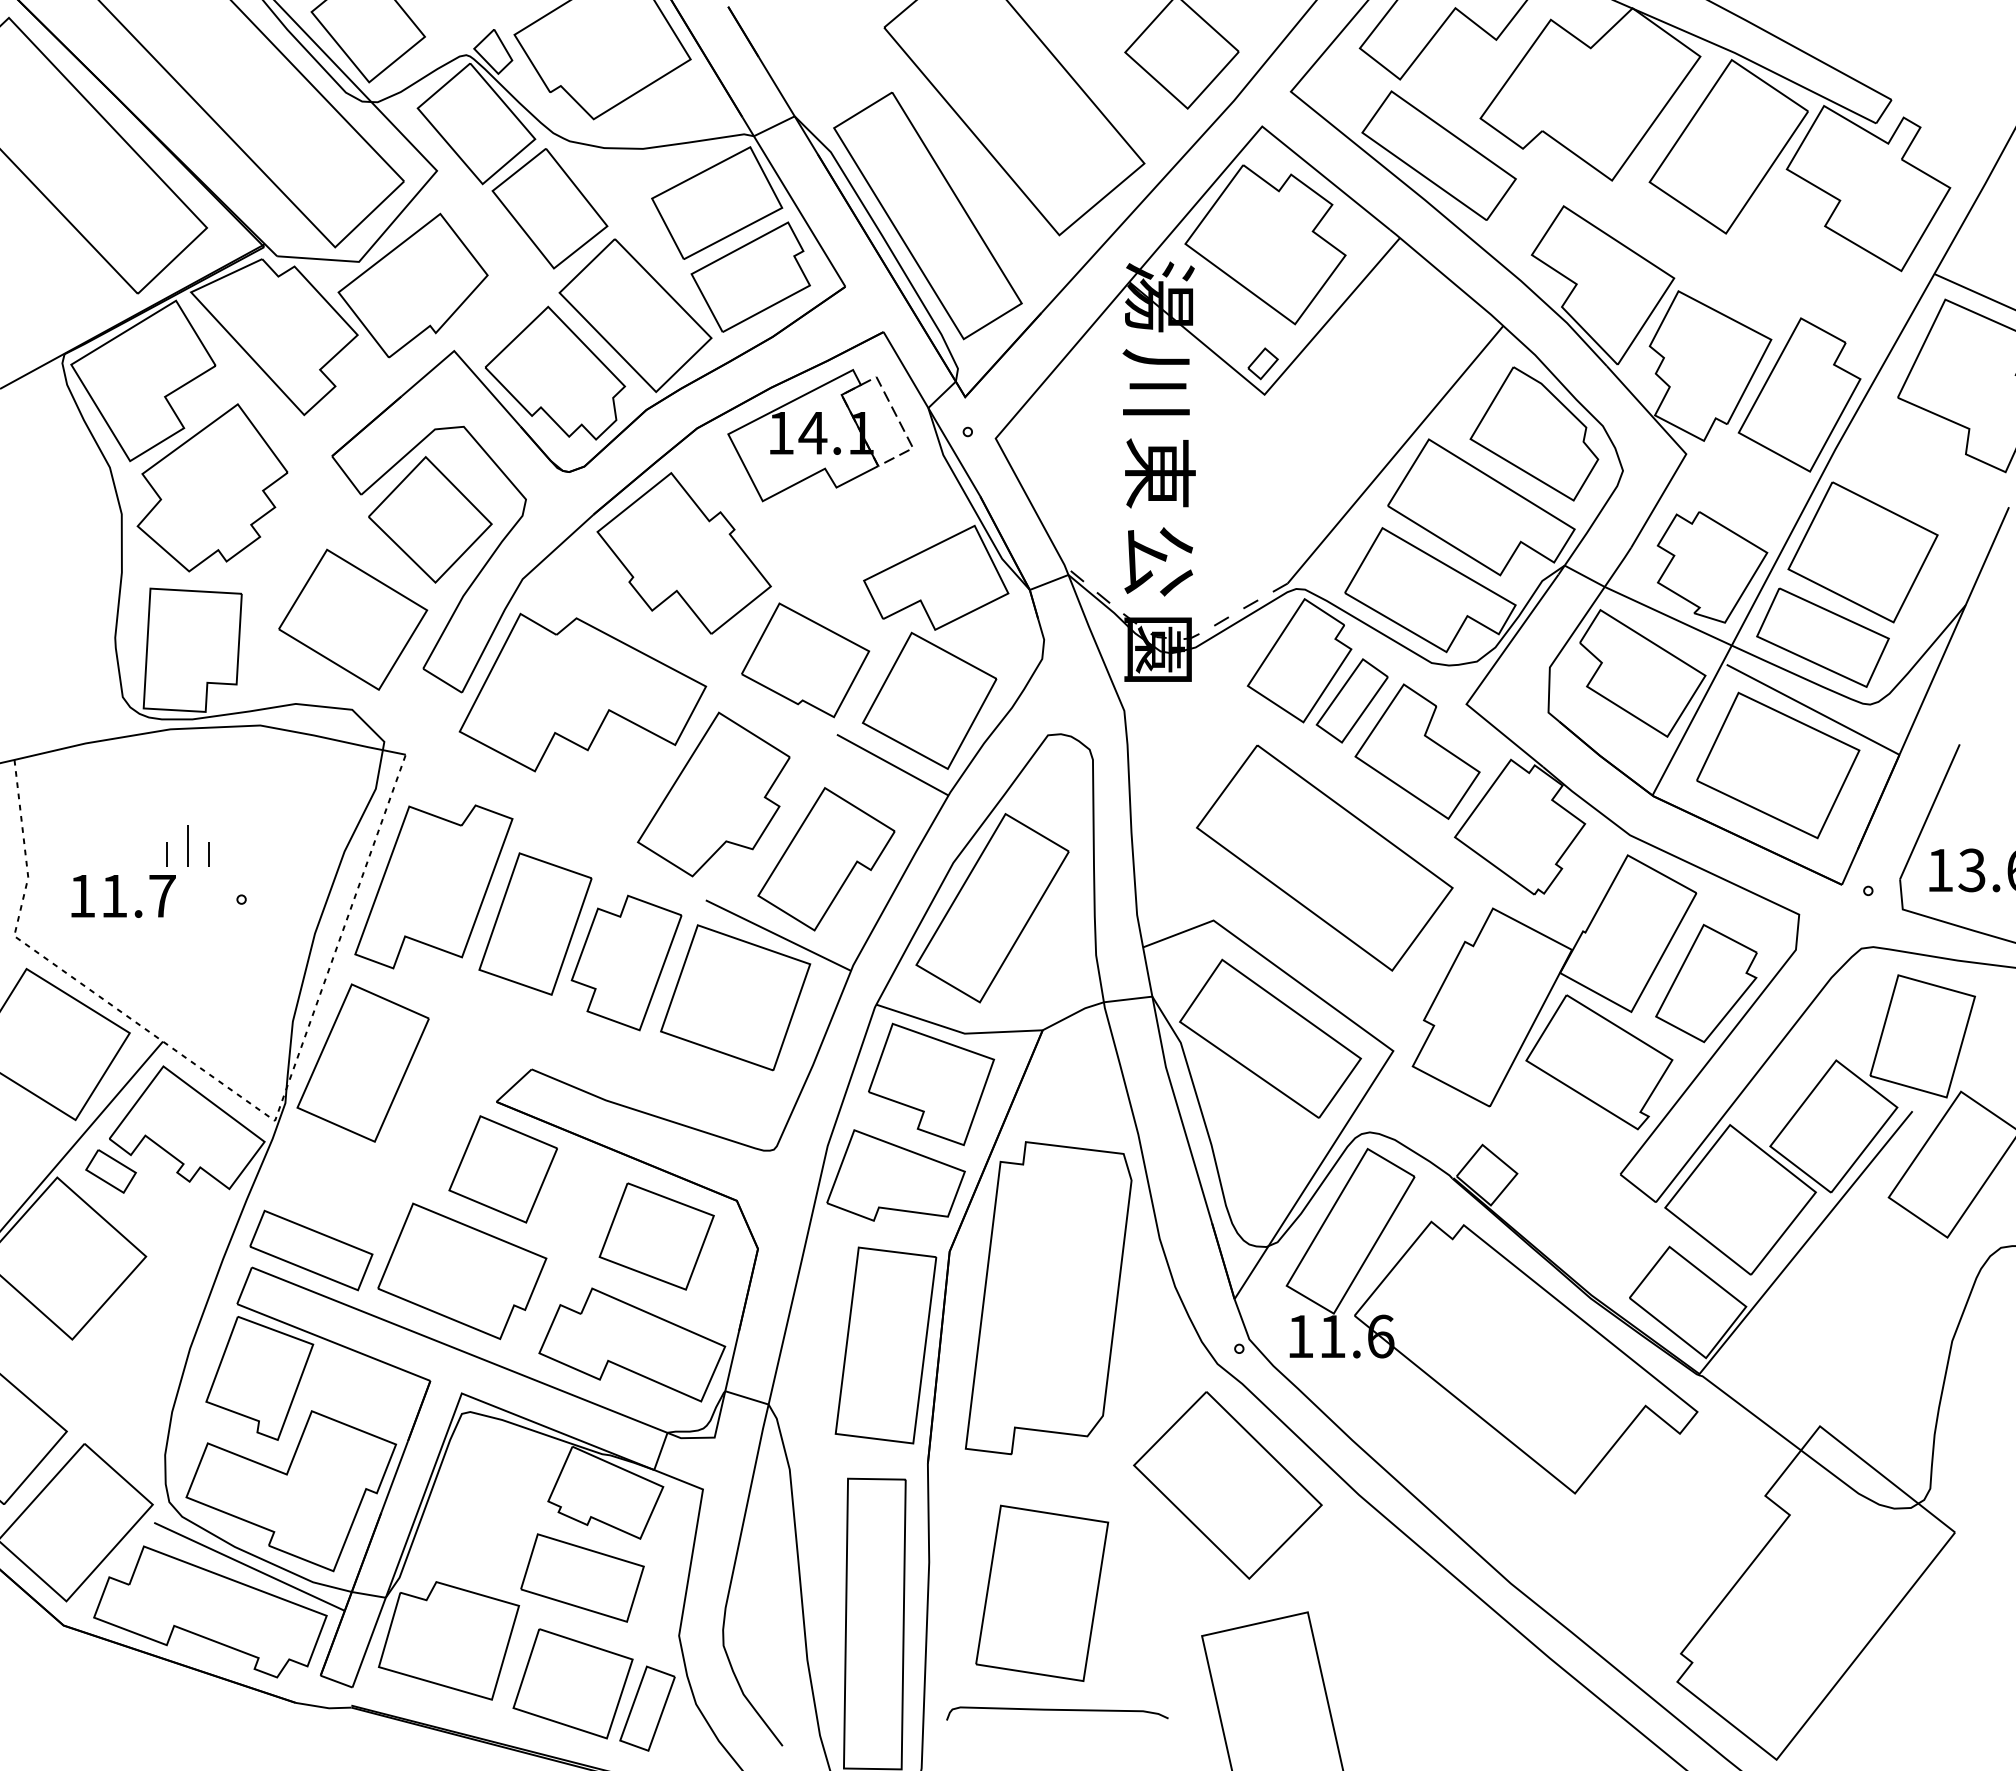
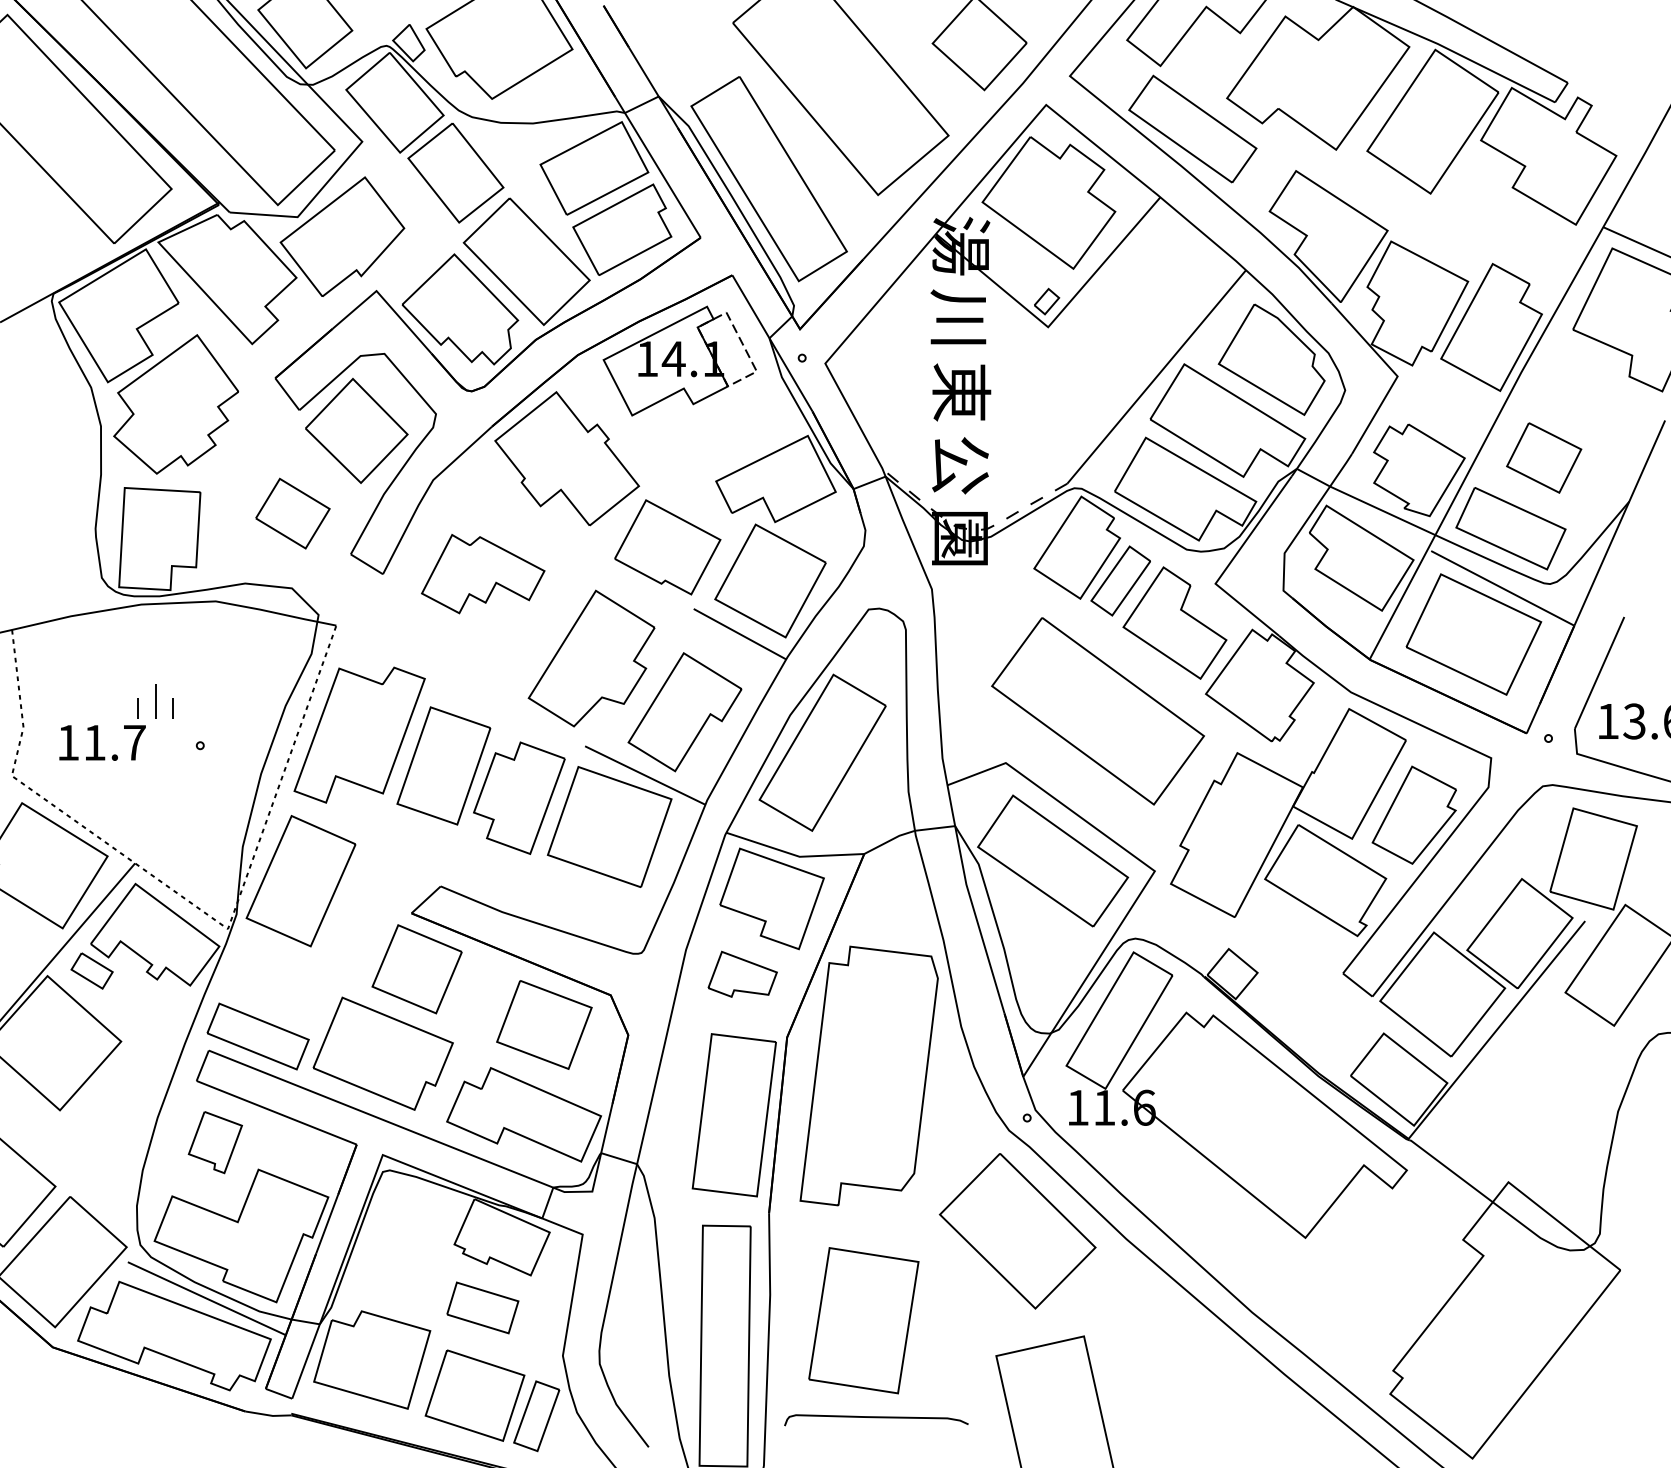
part: (1862, 552) -> (1543, 458), size x0.6
part: (353, 619) -> (293, 513), size x0.6
part: (582, 692) -> (482, 574), size x0.6
part: (895, 1175) -> (742, 974), size x0.6
part: (259, 1378) -> (215, 1142), size x0.6
part: (582, 1577) -> (482, 1307), size x0.7

